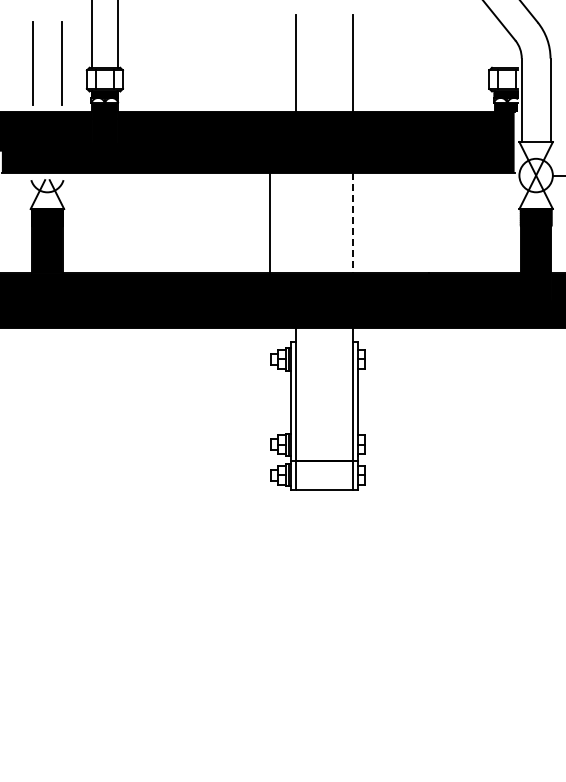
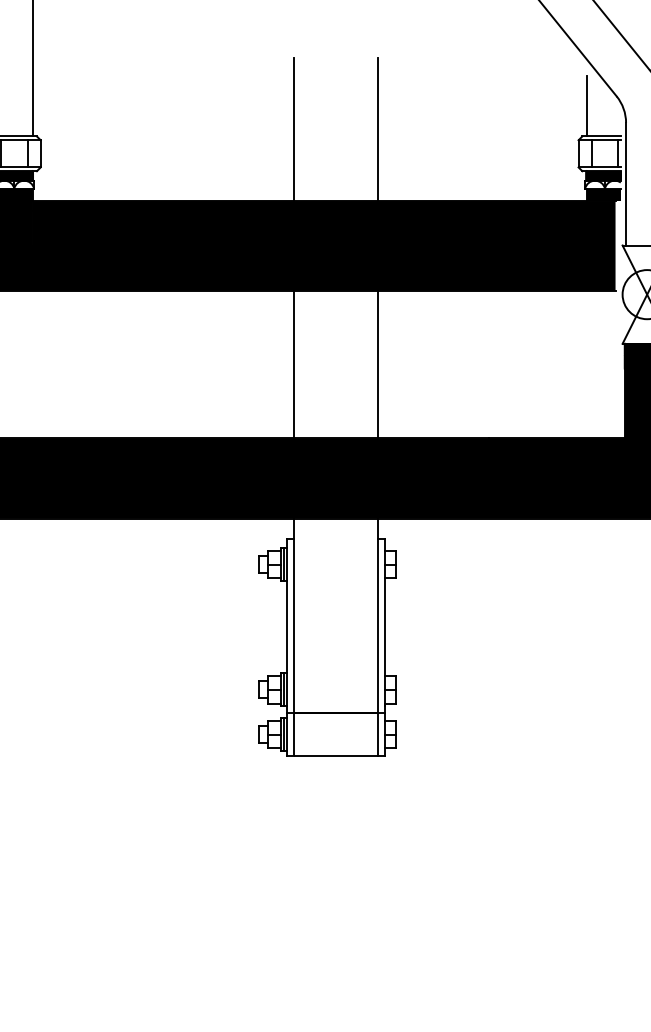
line: (494, 46) -> (586, 105), added
line: (269, 222) -> (293, 363), moved
line: (353, 223) -> (379, 364), dashed -> solid

